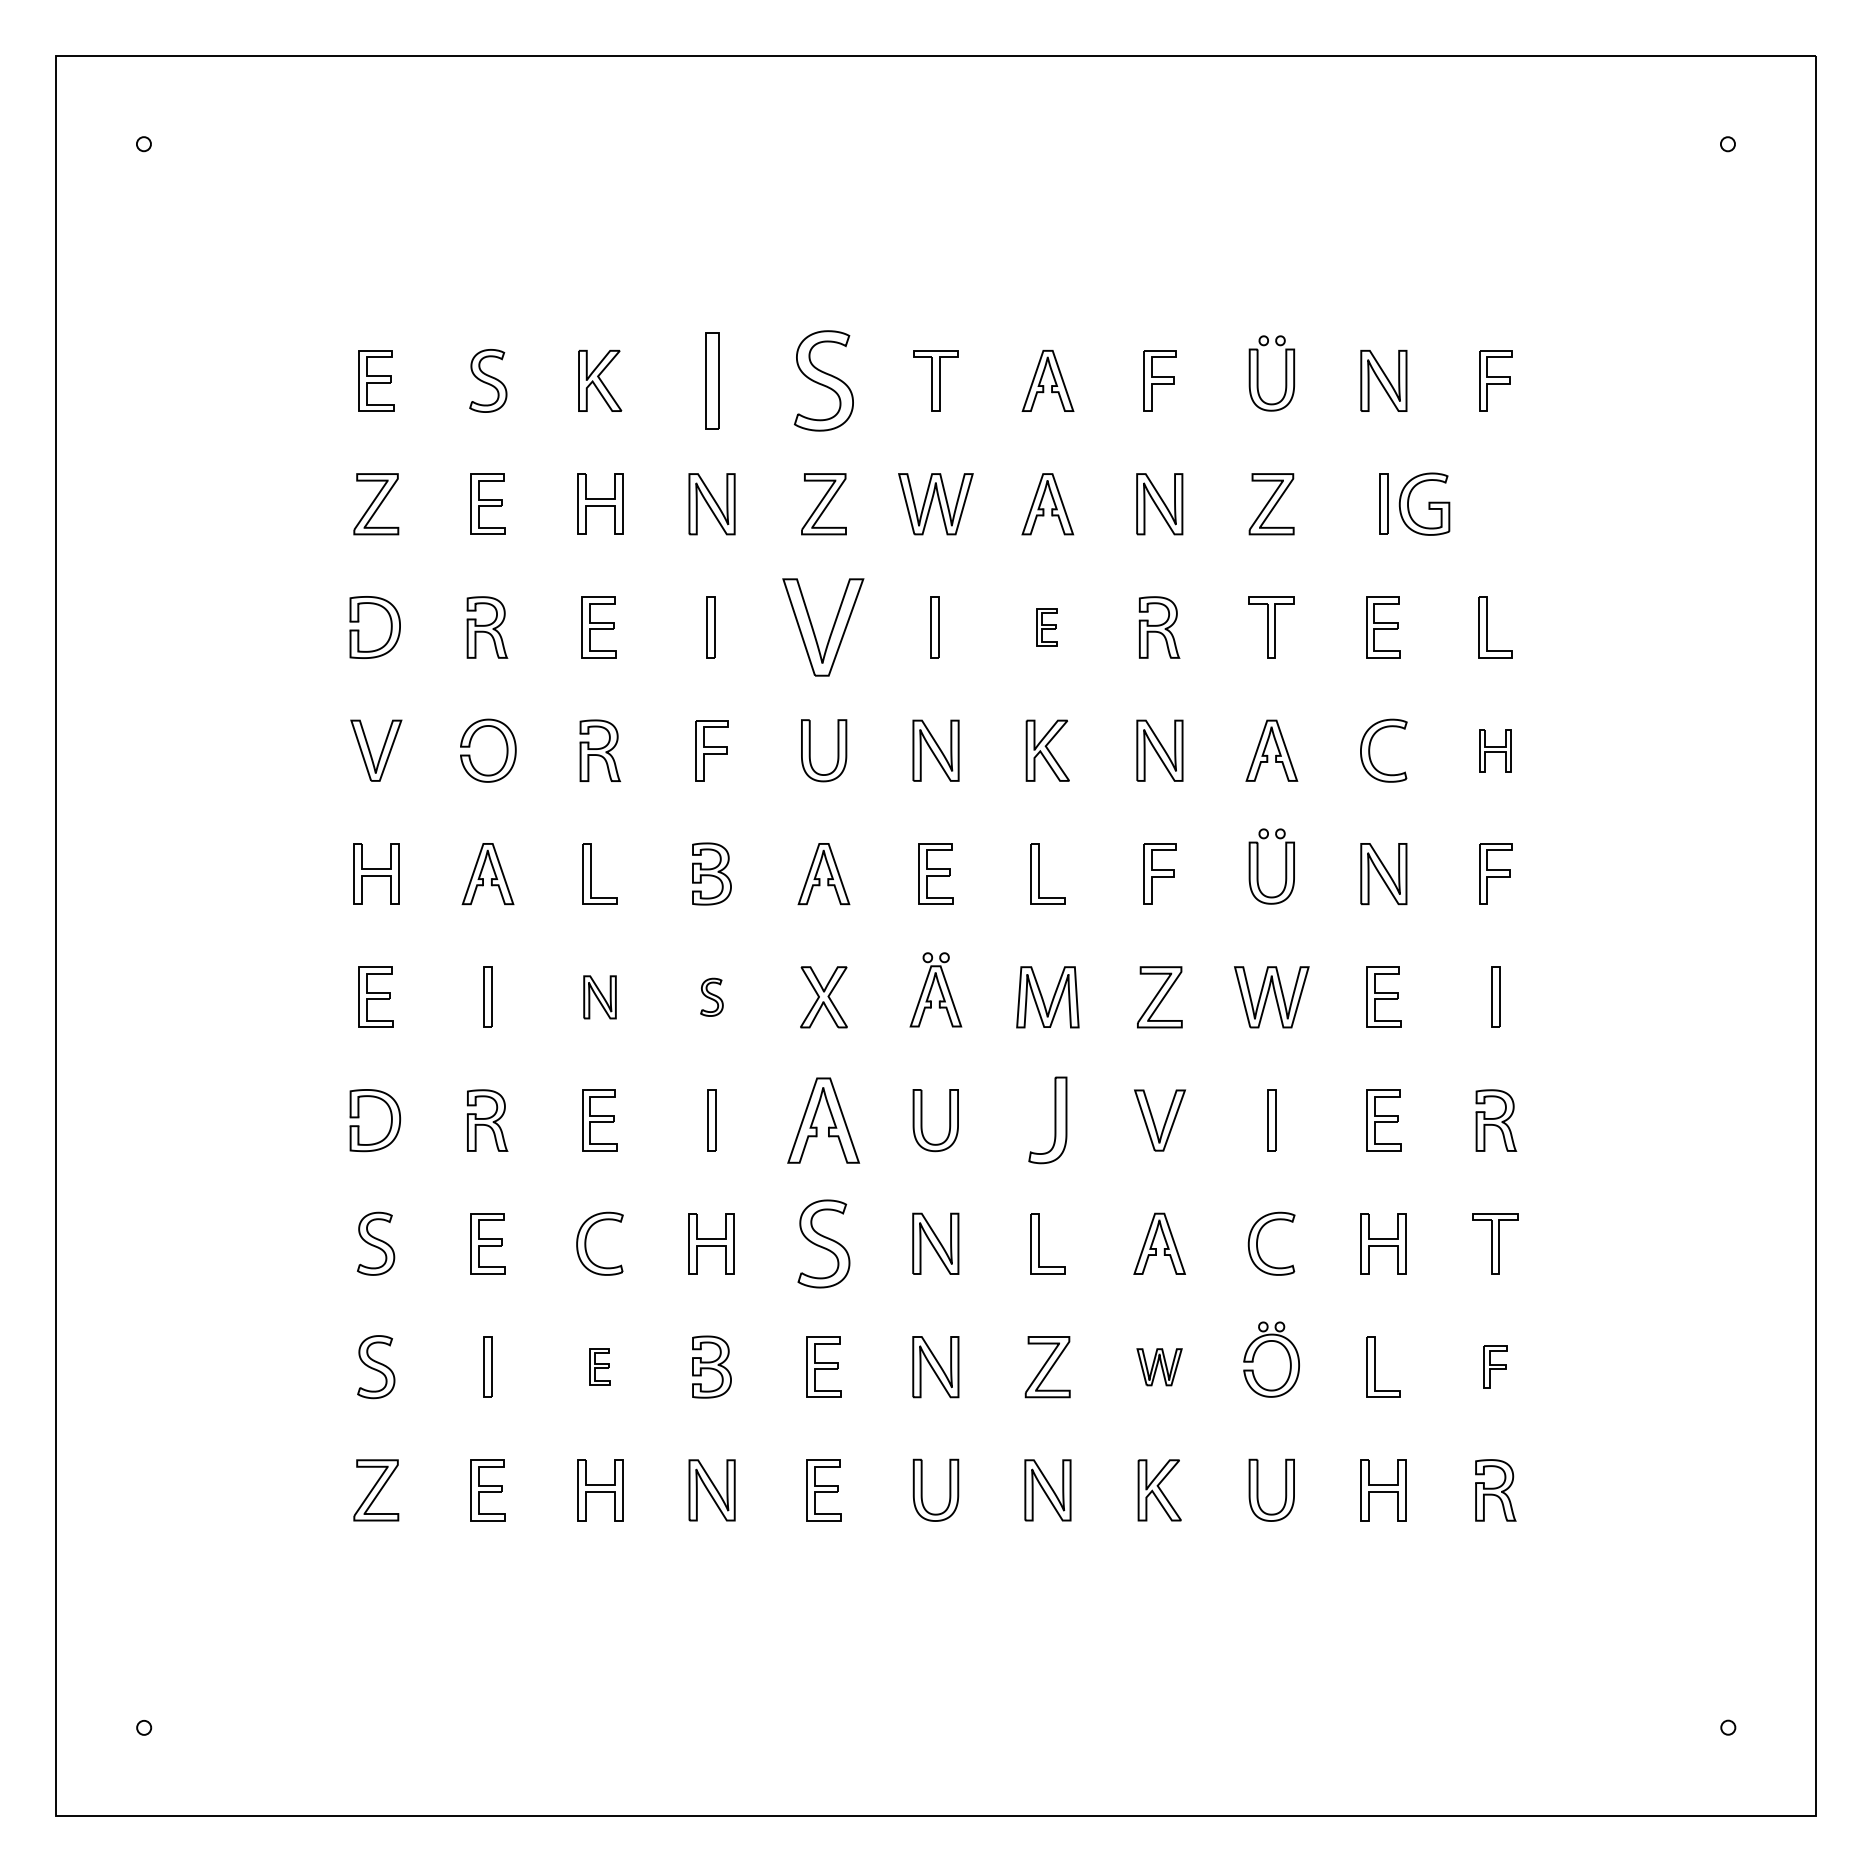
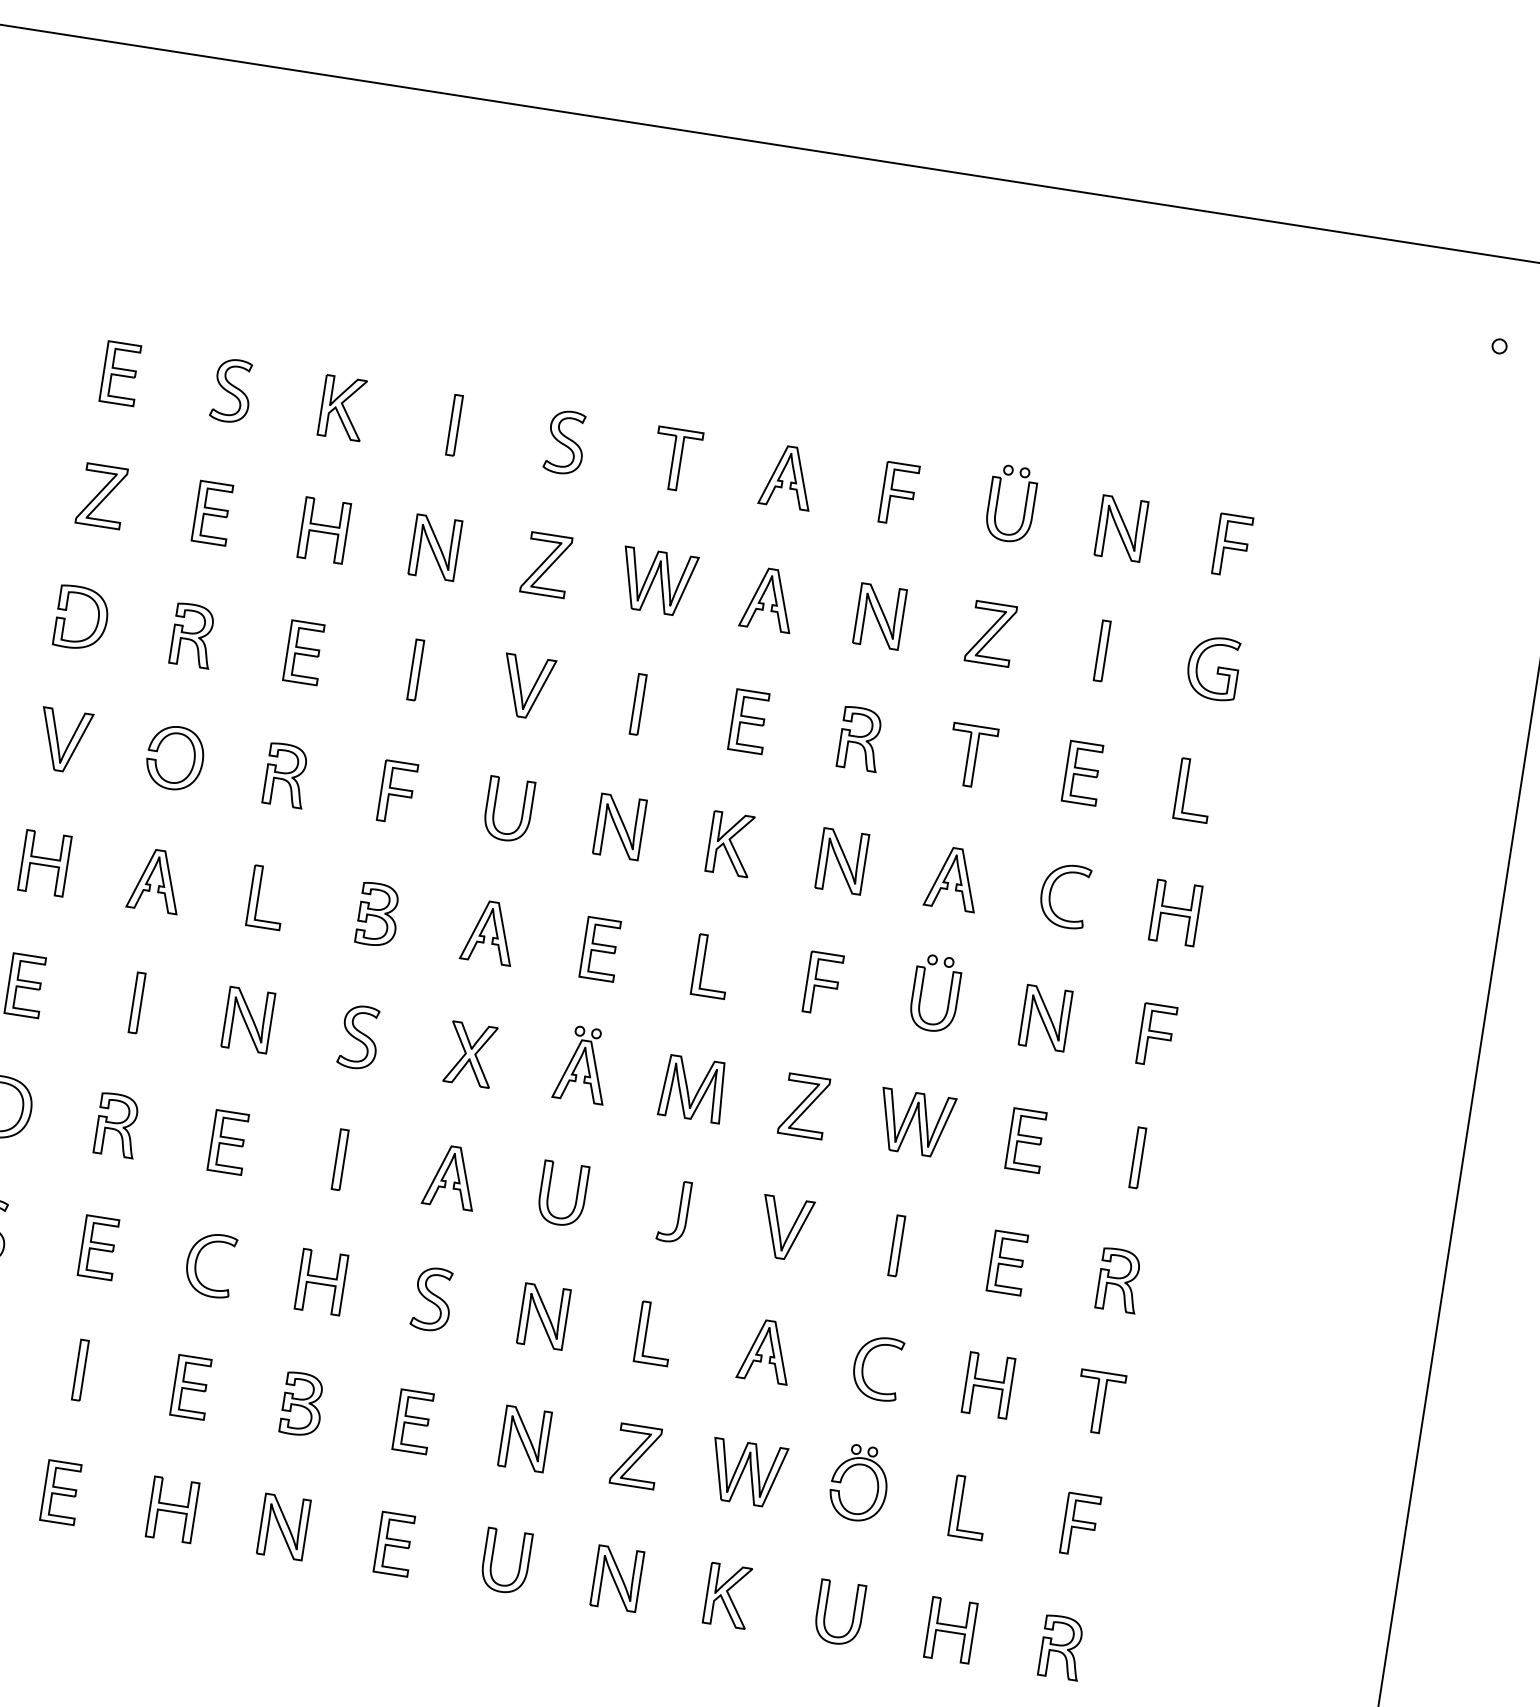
part: (711, 380) -> (453, 424), size x0.62
part: (824, 380) -> (566, 442), size x0.62
part: (1424, 503) -> (1213, 667), moved
part: (823, 627) -> (527, 687), size x0.62
part: (1046, 627) -> (748, 721), size x1.67
part: (1495, 750) -> (1175, 912), size x1.43
part: (599, 997) -> (247, 1020), size x1.43
part: (711, 997) -> (358, 1037), size x1.67
part: (823, 1120) -> (451, 1176), size x0.71
part: (1047, 1120) -> (673, 1211), size x0.71
part: (823, 1243) -> (432, 1299), size x0.71
part: (599, 1366) -> (191, 1386), size x1.67
part: (1495, 1366) -> (1080, 1524), size x1.43
part: (1159, 1367) -> (747, 1473), size x1.67

